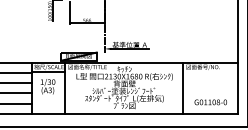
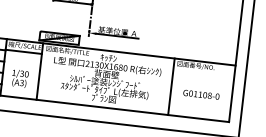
text: (47, 86) -> (19, 78), moved
text: (210, 102) -> (201, 94), moved

